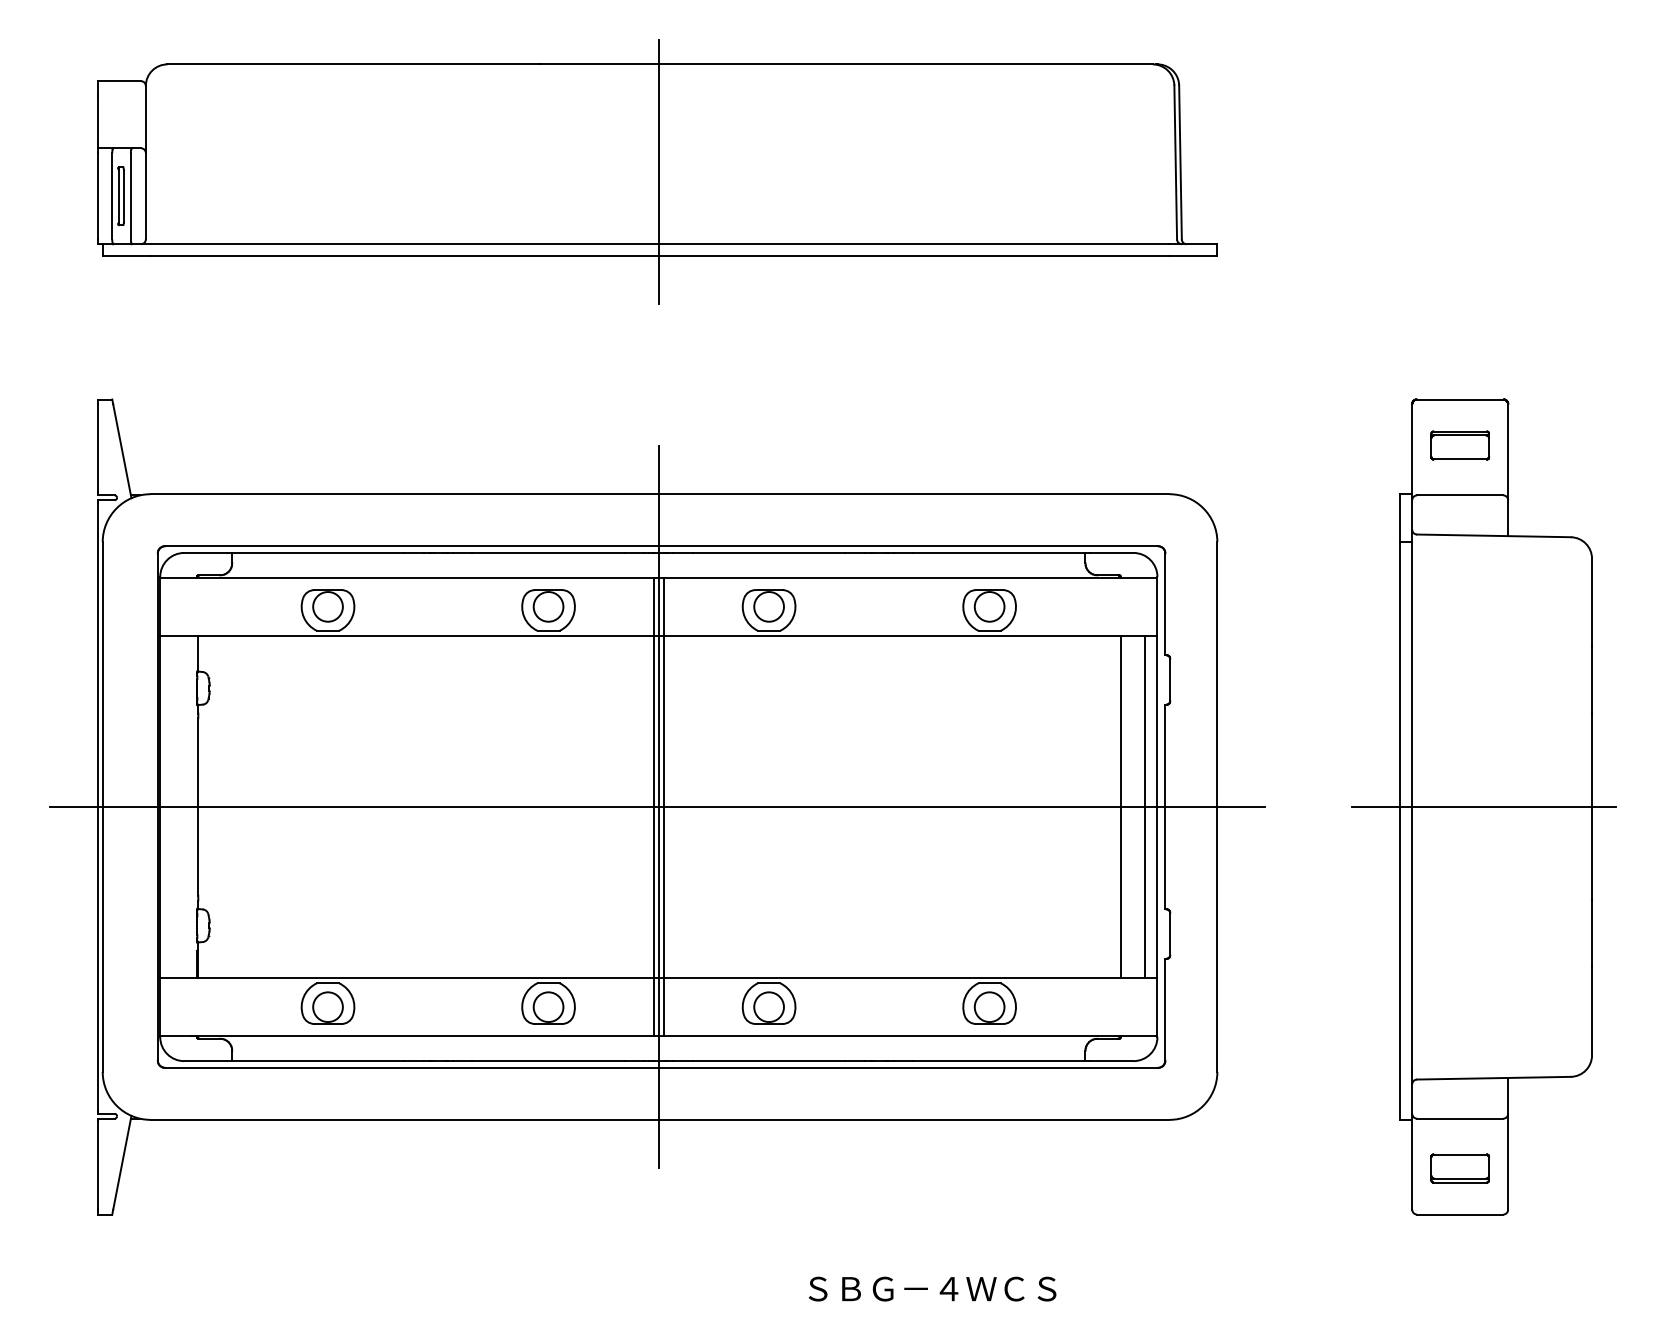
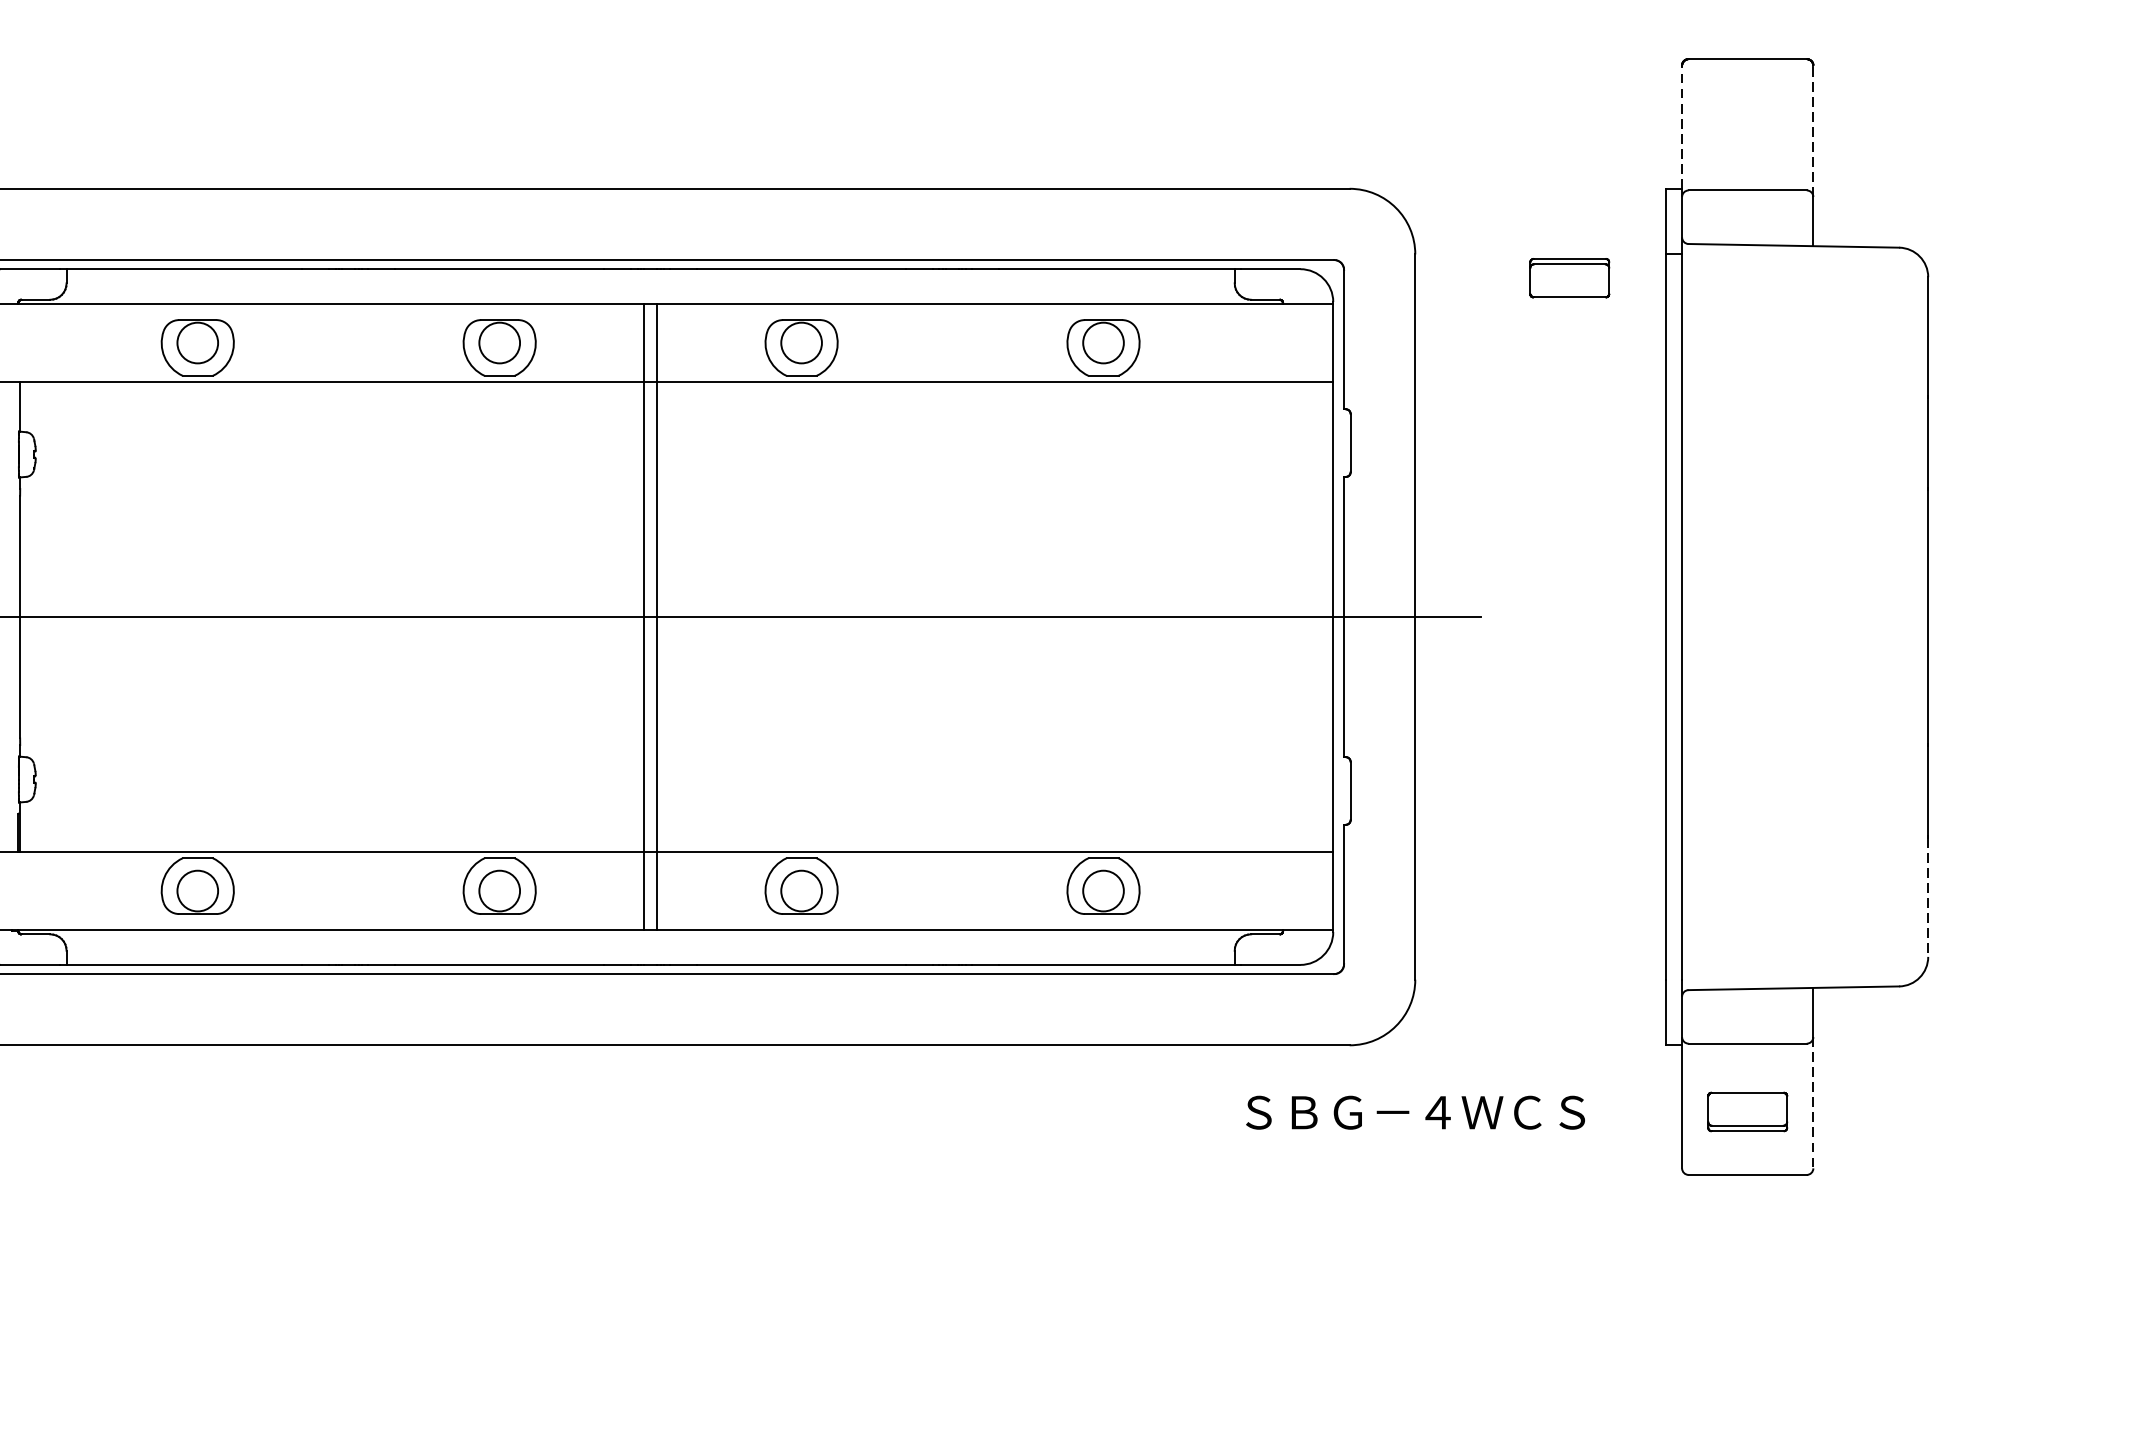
part: (1460, 445) -> (1570, 278), moved
line: (1412, 449) -> (1682, 127), solid -> dashed
line: (1508, 452) -> (1813, 131), solid -> dashed
line: (658, 806) -> (650, 616), removed
line: (1120, 806) -> (1282, 616), removed
line: (1144, 806) -> (1315, 616), removed
line: (1484, 807) -> (1780, 617), removed
line: (1592, 1012) -> (1928, 898), solid -> dashed
line: (1508, 1161) -> (1813, 1102), solid -> dashed
text: (932, 1288) -> (1415, 1111), moved

